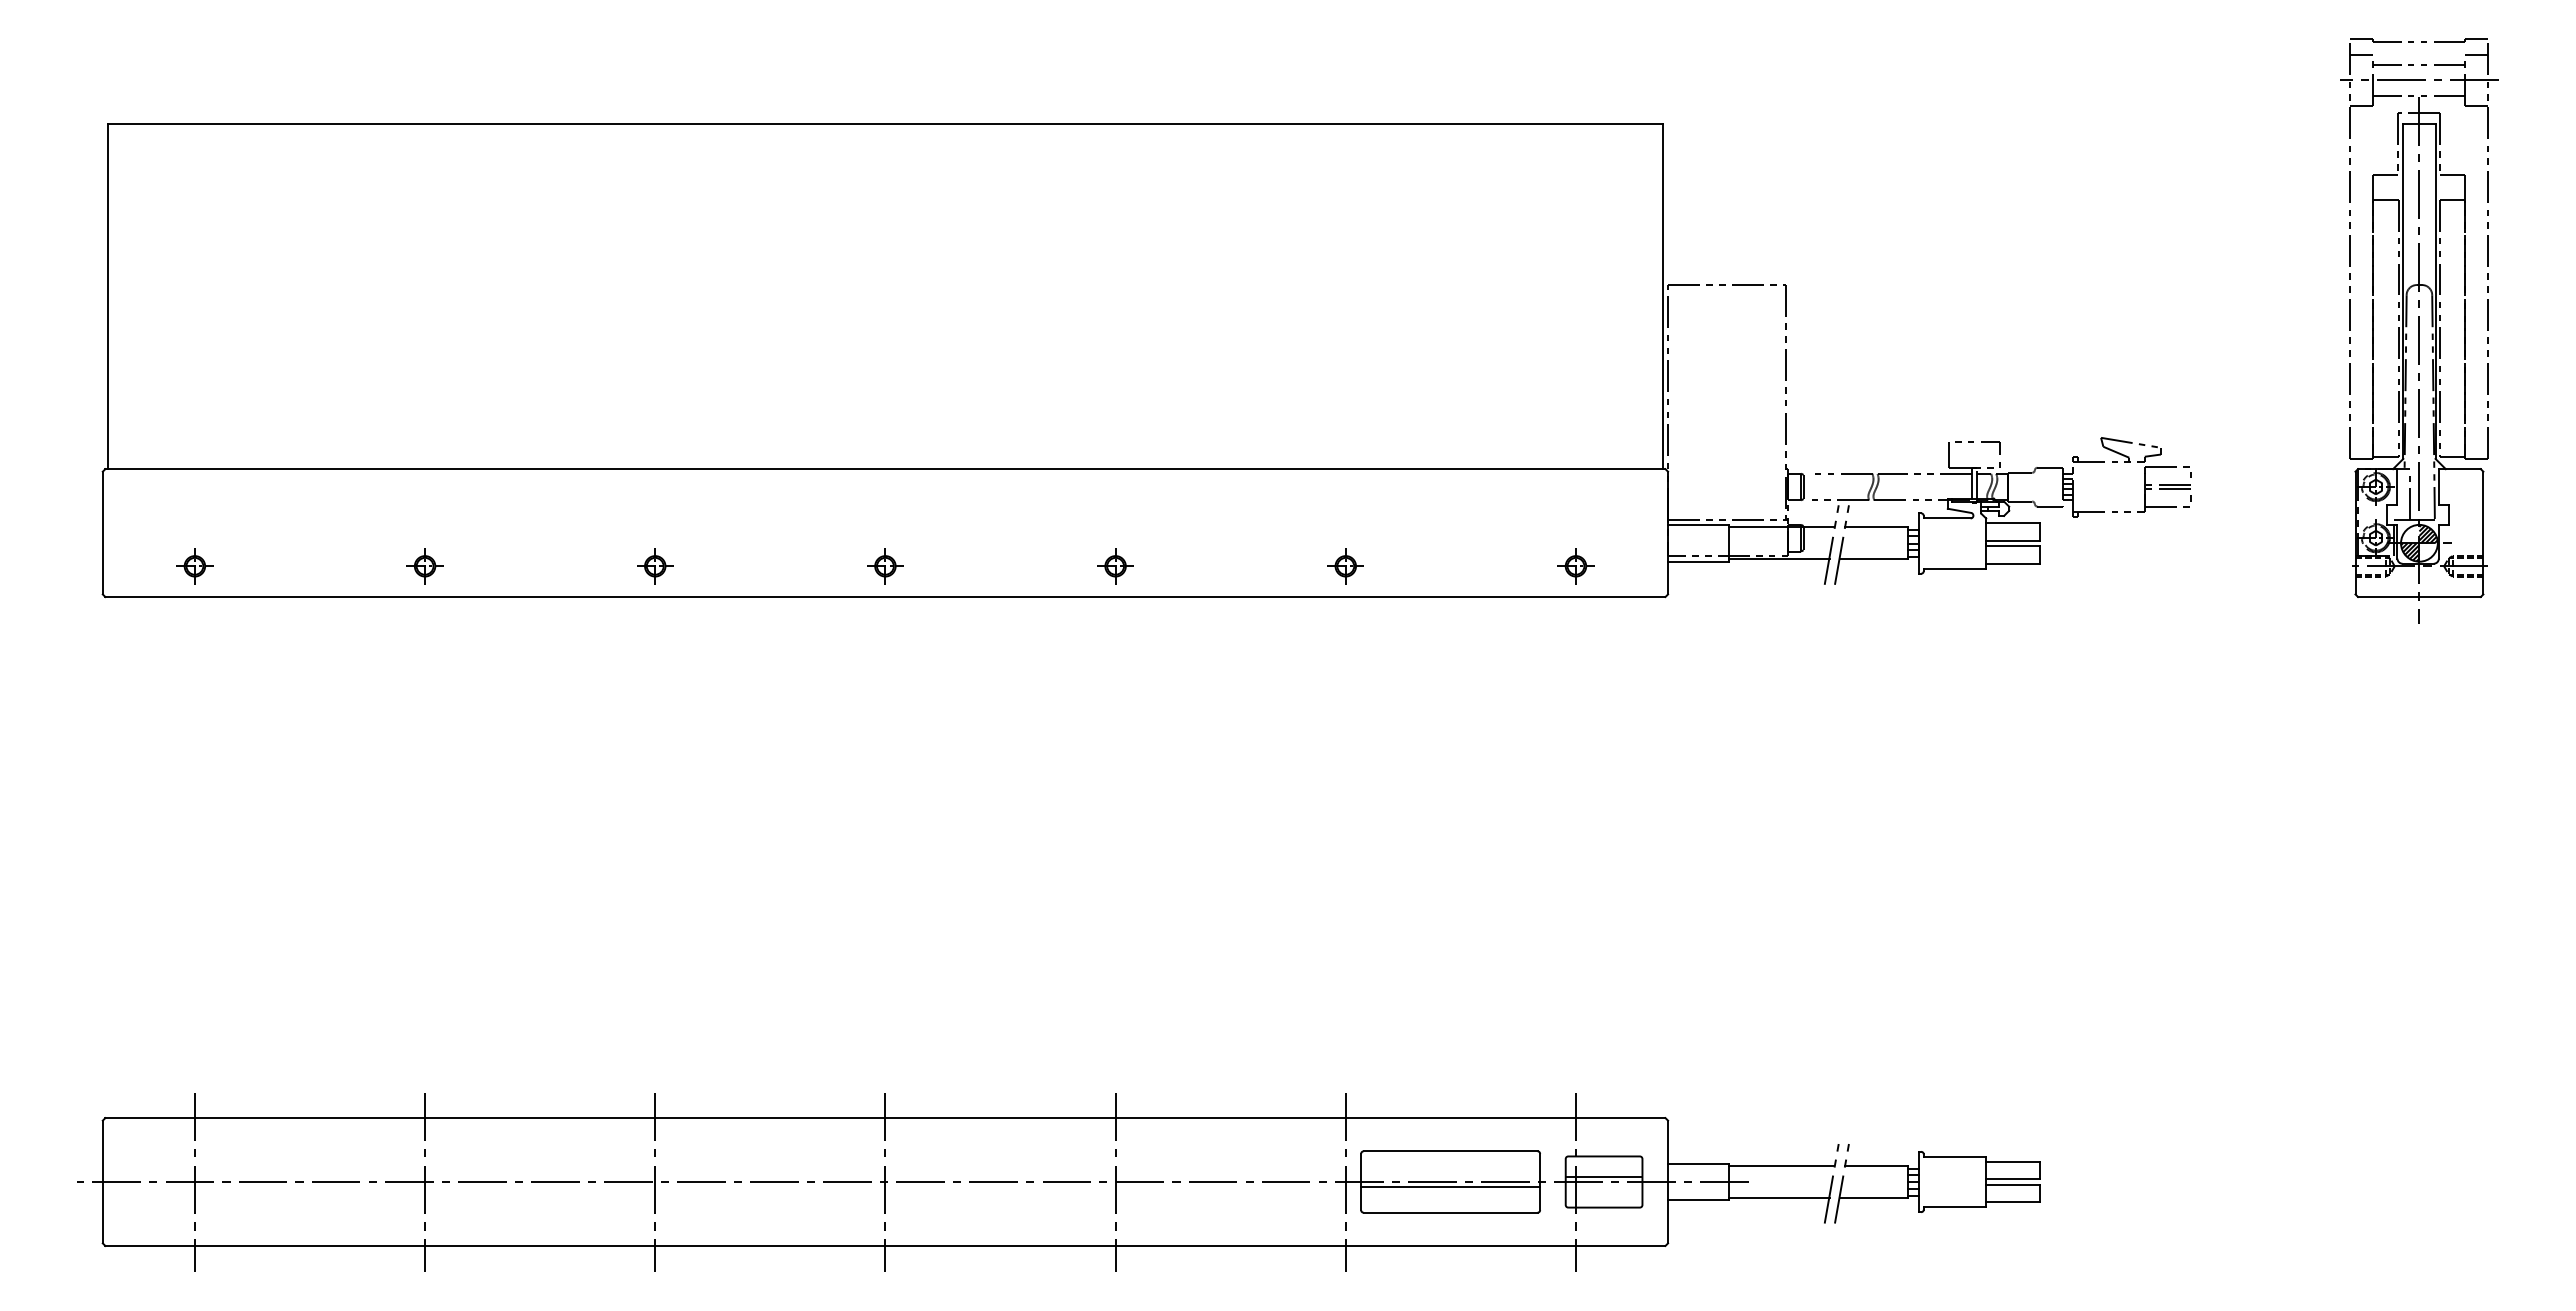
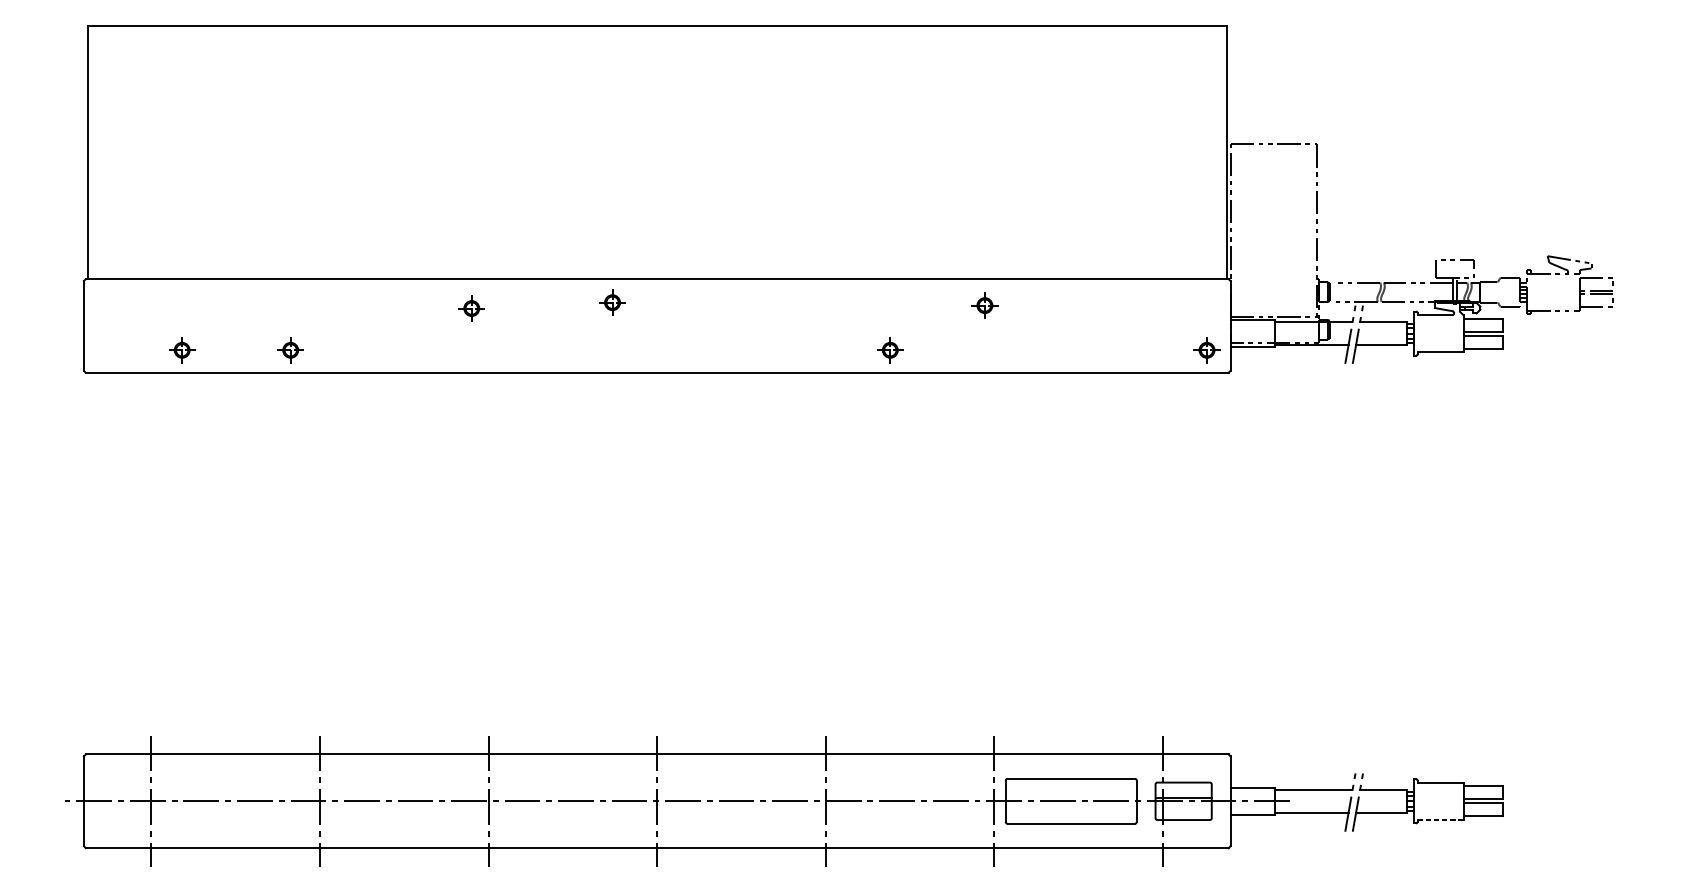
part: (194, 566) -> (181, 350), moved
part: (424, 566) -> (290, 350), moved
part: (655, 566) -> (471, 308), moved
part: (885, 566) -> (612, 302), moved
part: (1115, 566) -> (890, 350), moved
part: (1345, 566) -> (984, 305), moved
part: (1575, 566) -> (1206, 350), moved
line: (1450, 1187) -> (1071, 805), removed
line: (1954, 1207) -> (1440, 819), solid -> dashed

